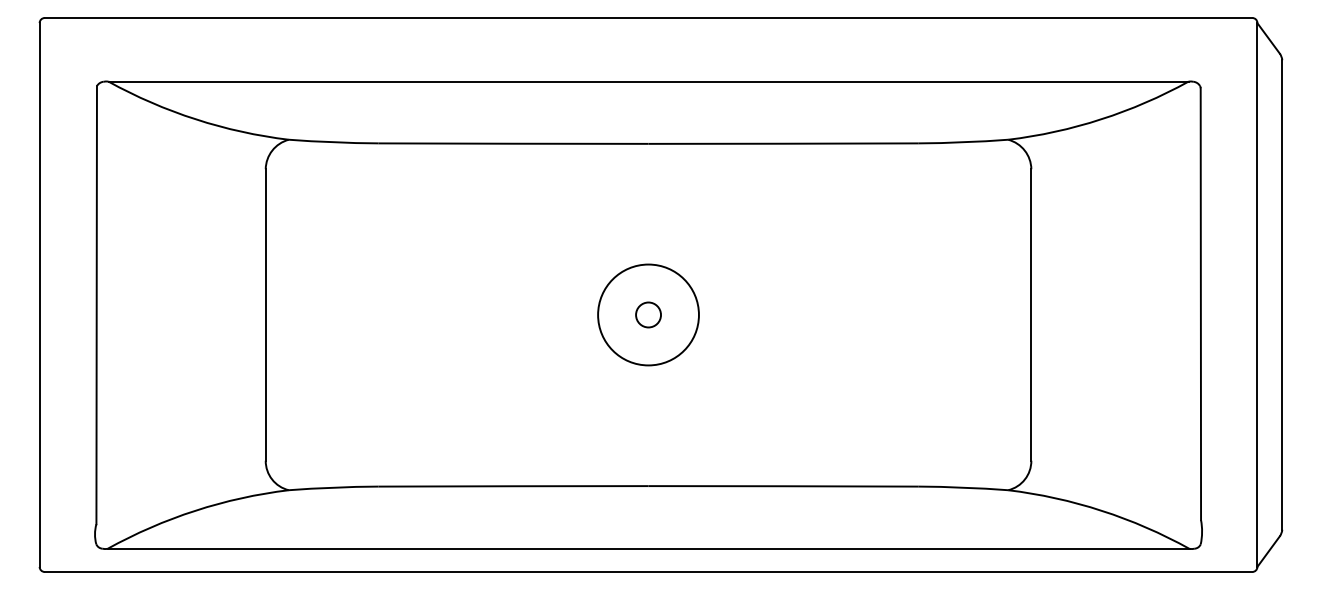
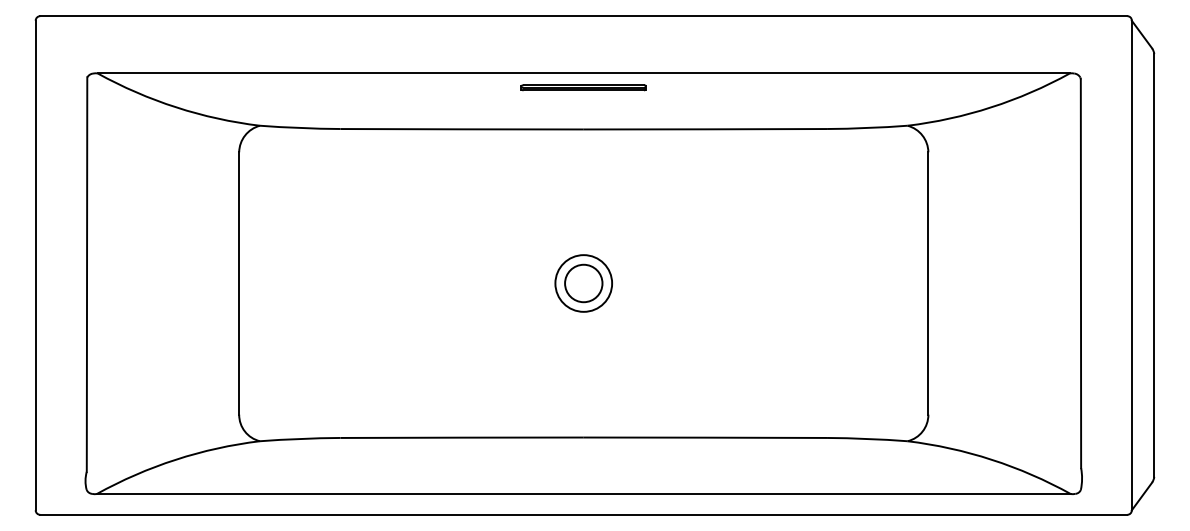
part: (648, 97) -> (583, 87), added
circle: (648, 314) -> (583, 283), size x0.62
circle: (648, 314) -> (583, 283), size x1.67

